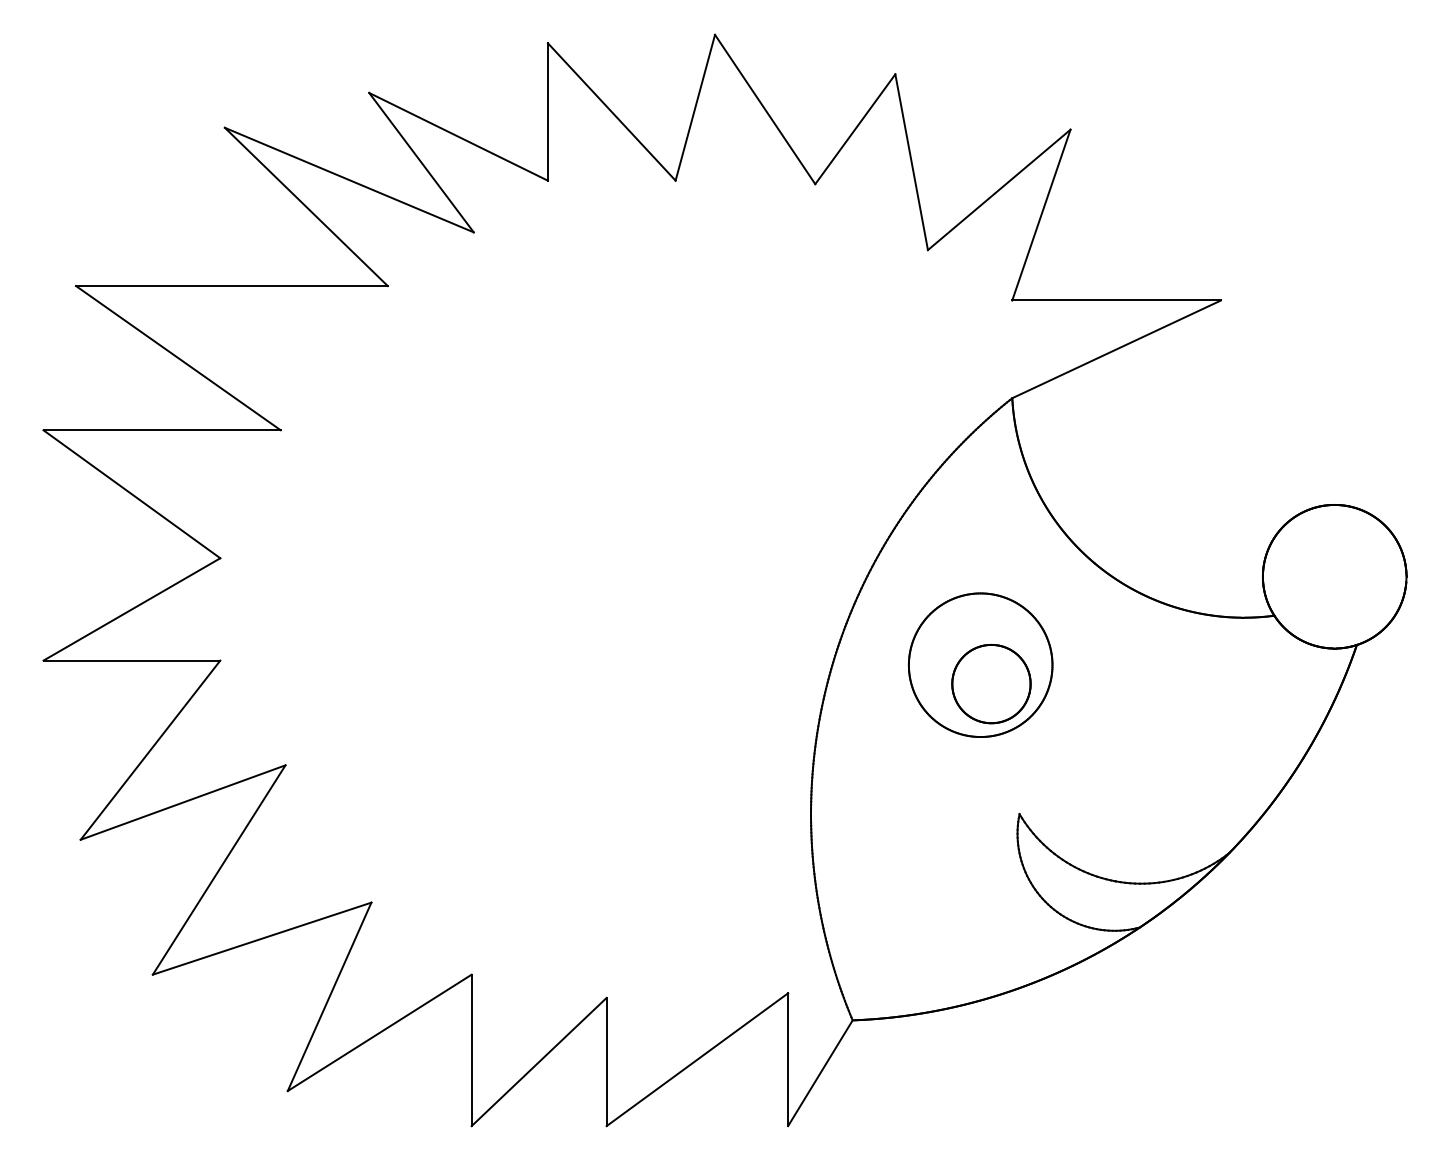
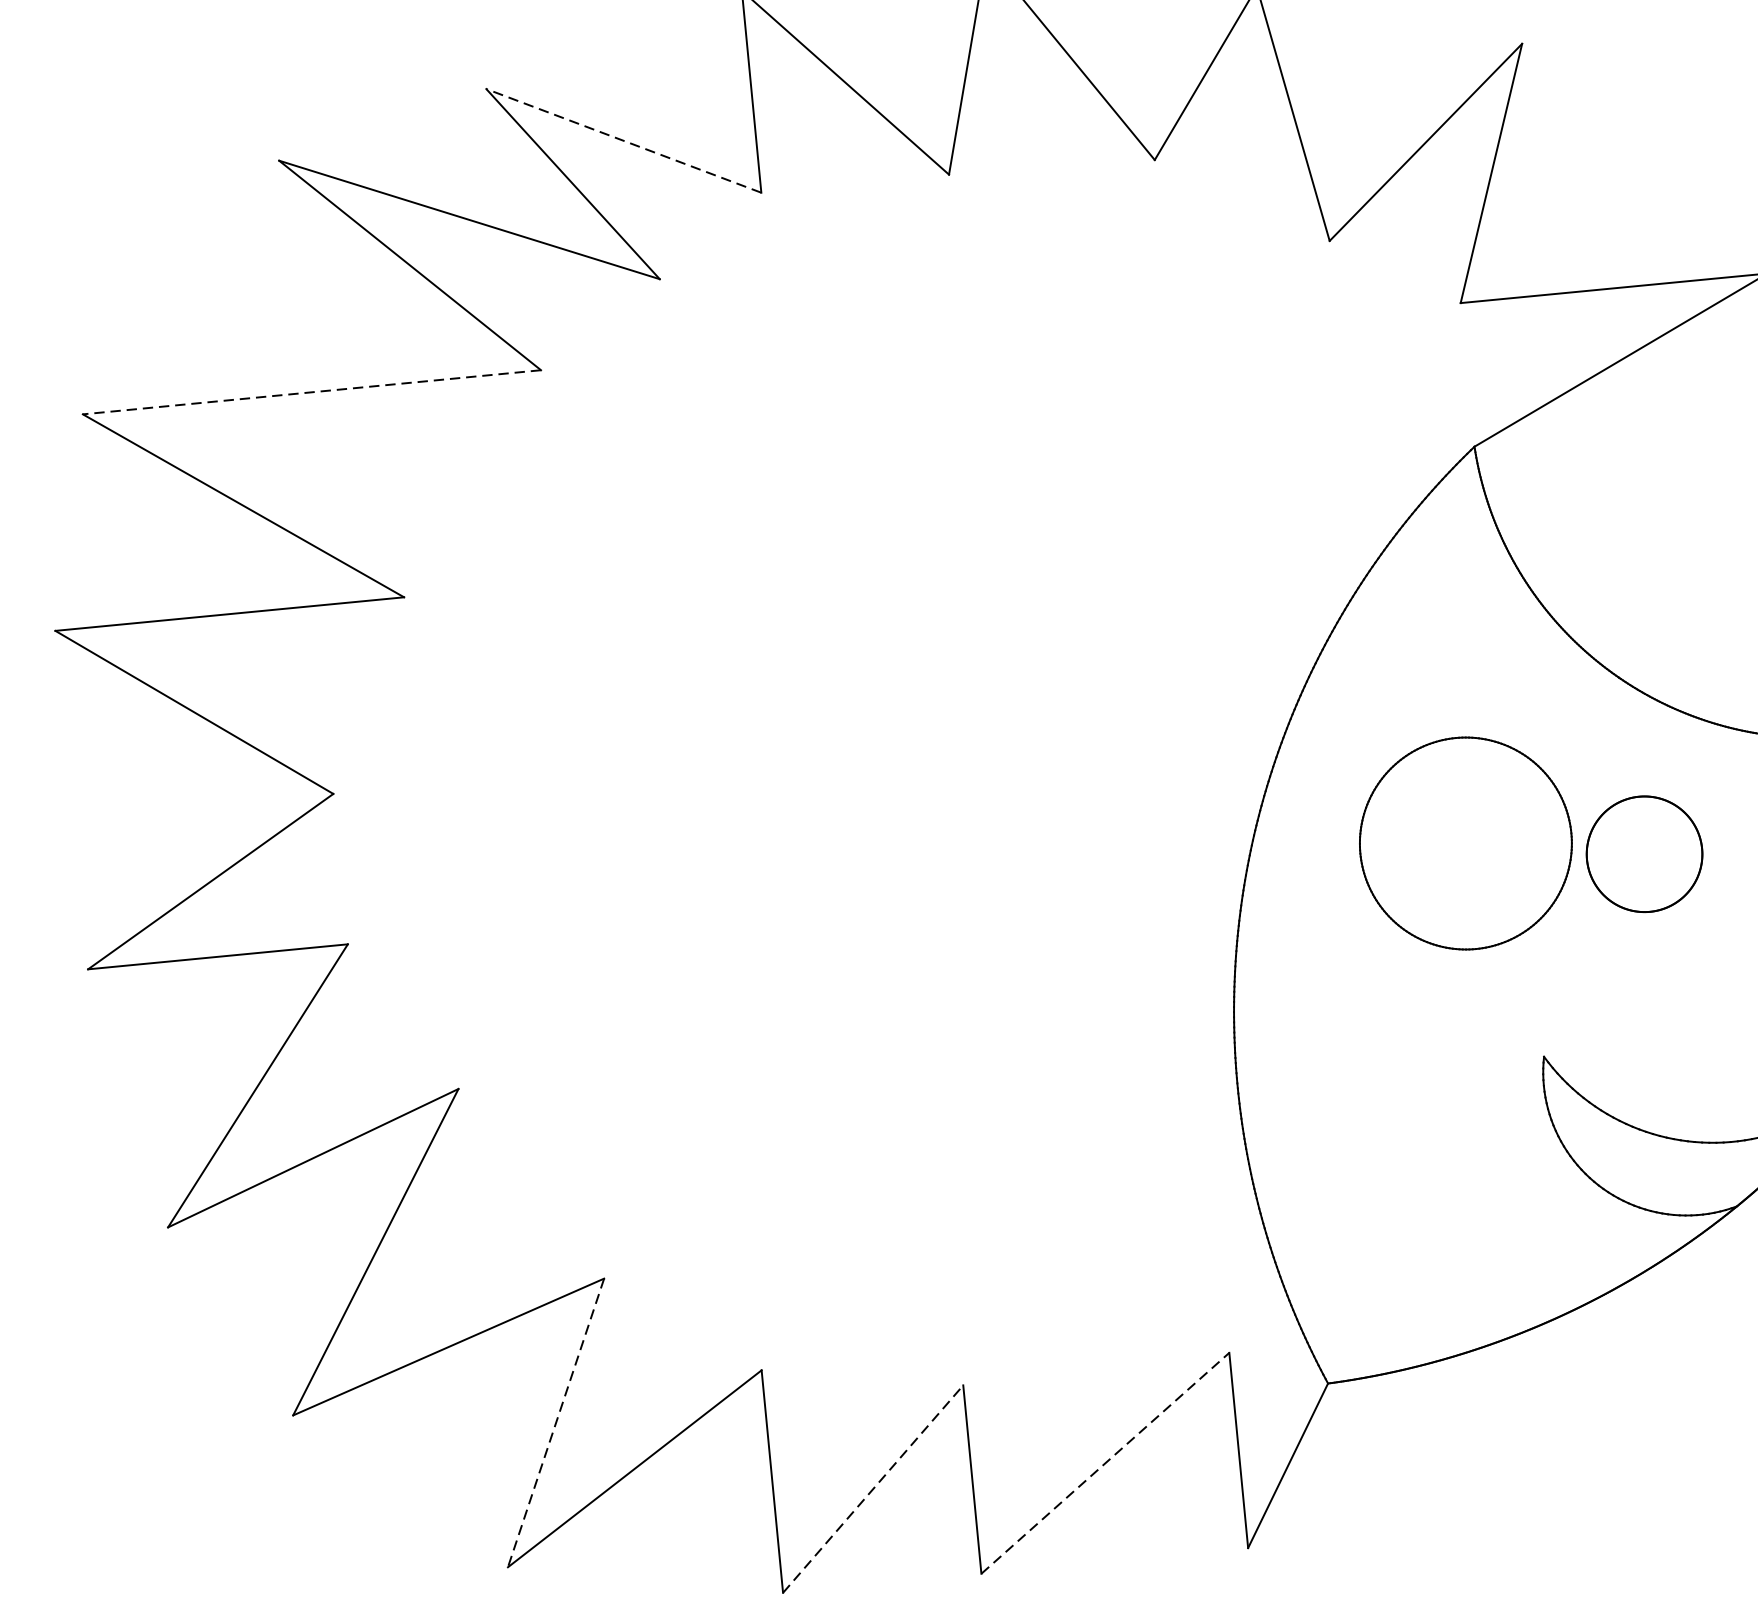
line: (458, 136) -> (623, 140), solid -> dashed
line: (231, 286) -> (311, 392), solid -> dashed
part: (991, 684) -> (1644, 854), moved
line: (329, 997) -> (555, 1423), solid -> dashed
line: (697, 1059) -> (1105, 1462), solid -> dashed
line: (539, 1061) -> (873, 1488), solid -> dashed

